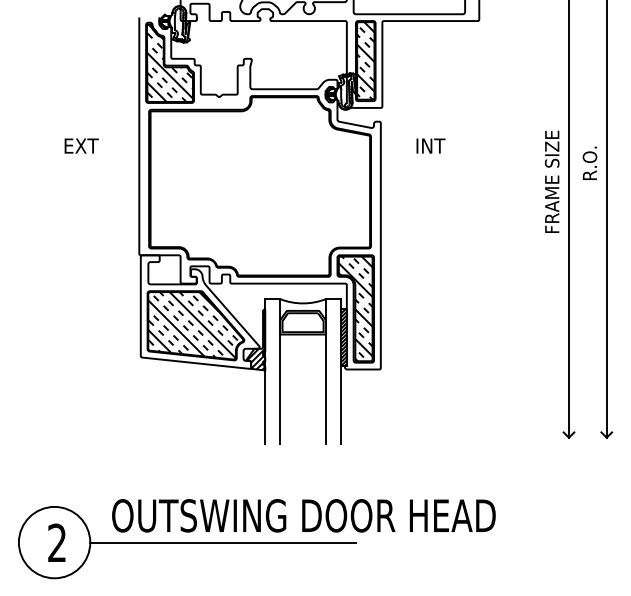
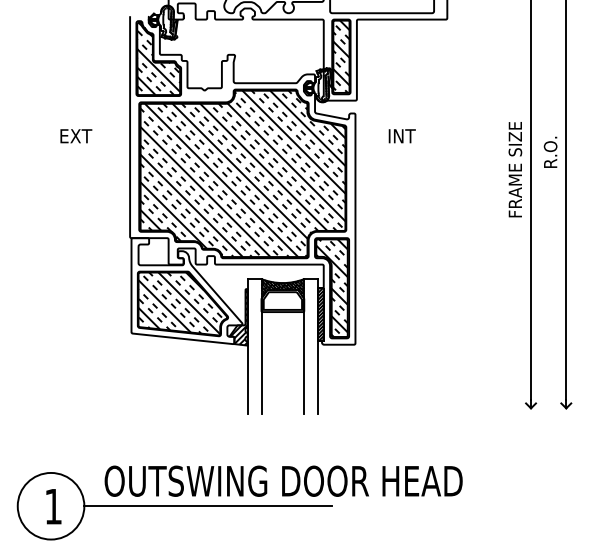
hatch: (260, 186) -> (243, 173), added
hatch: (302, 309) -> (282, 288), added
text: (56, 542) -> (52, 506), 2 -> 1

